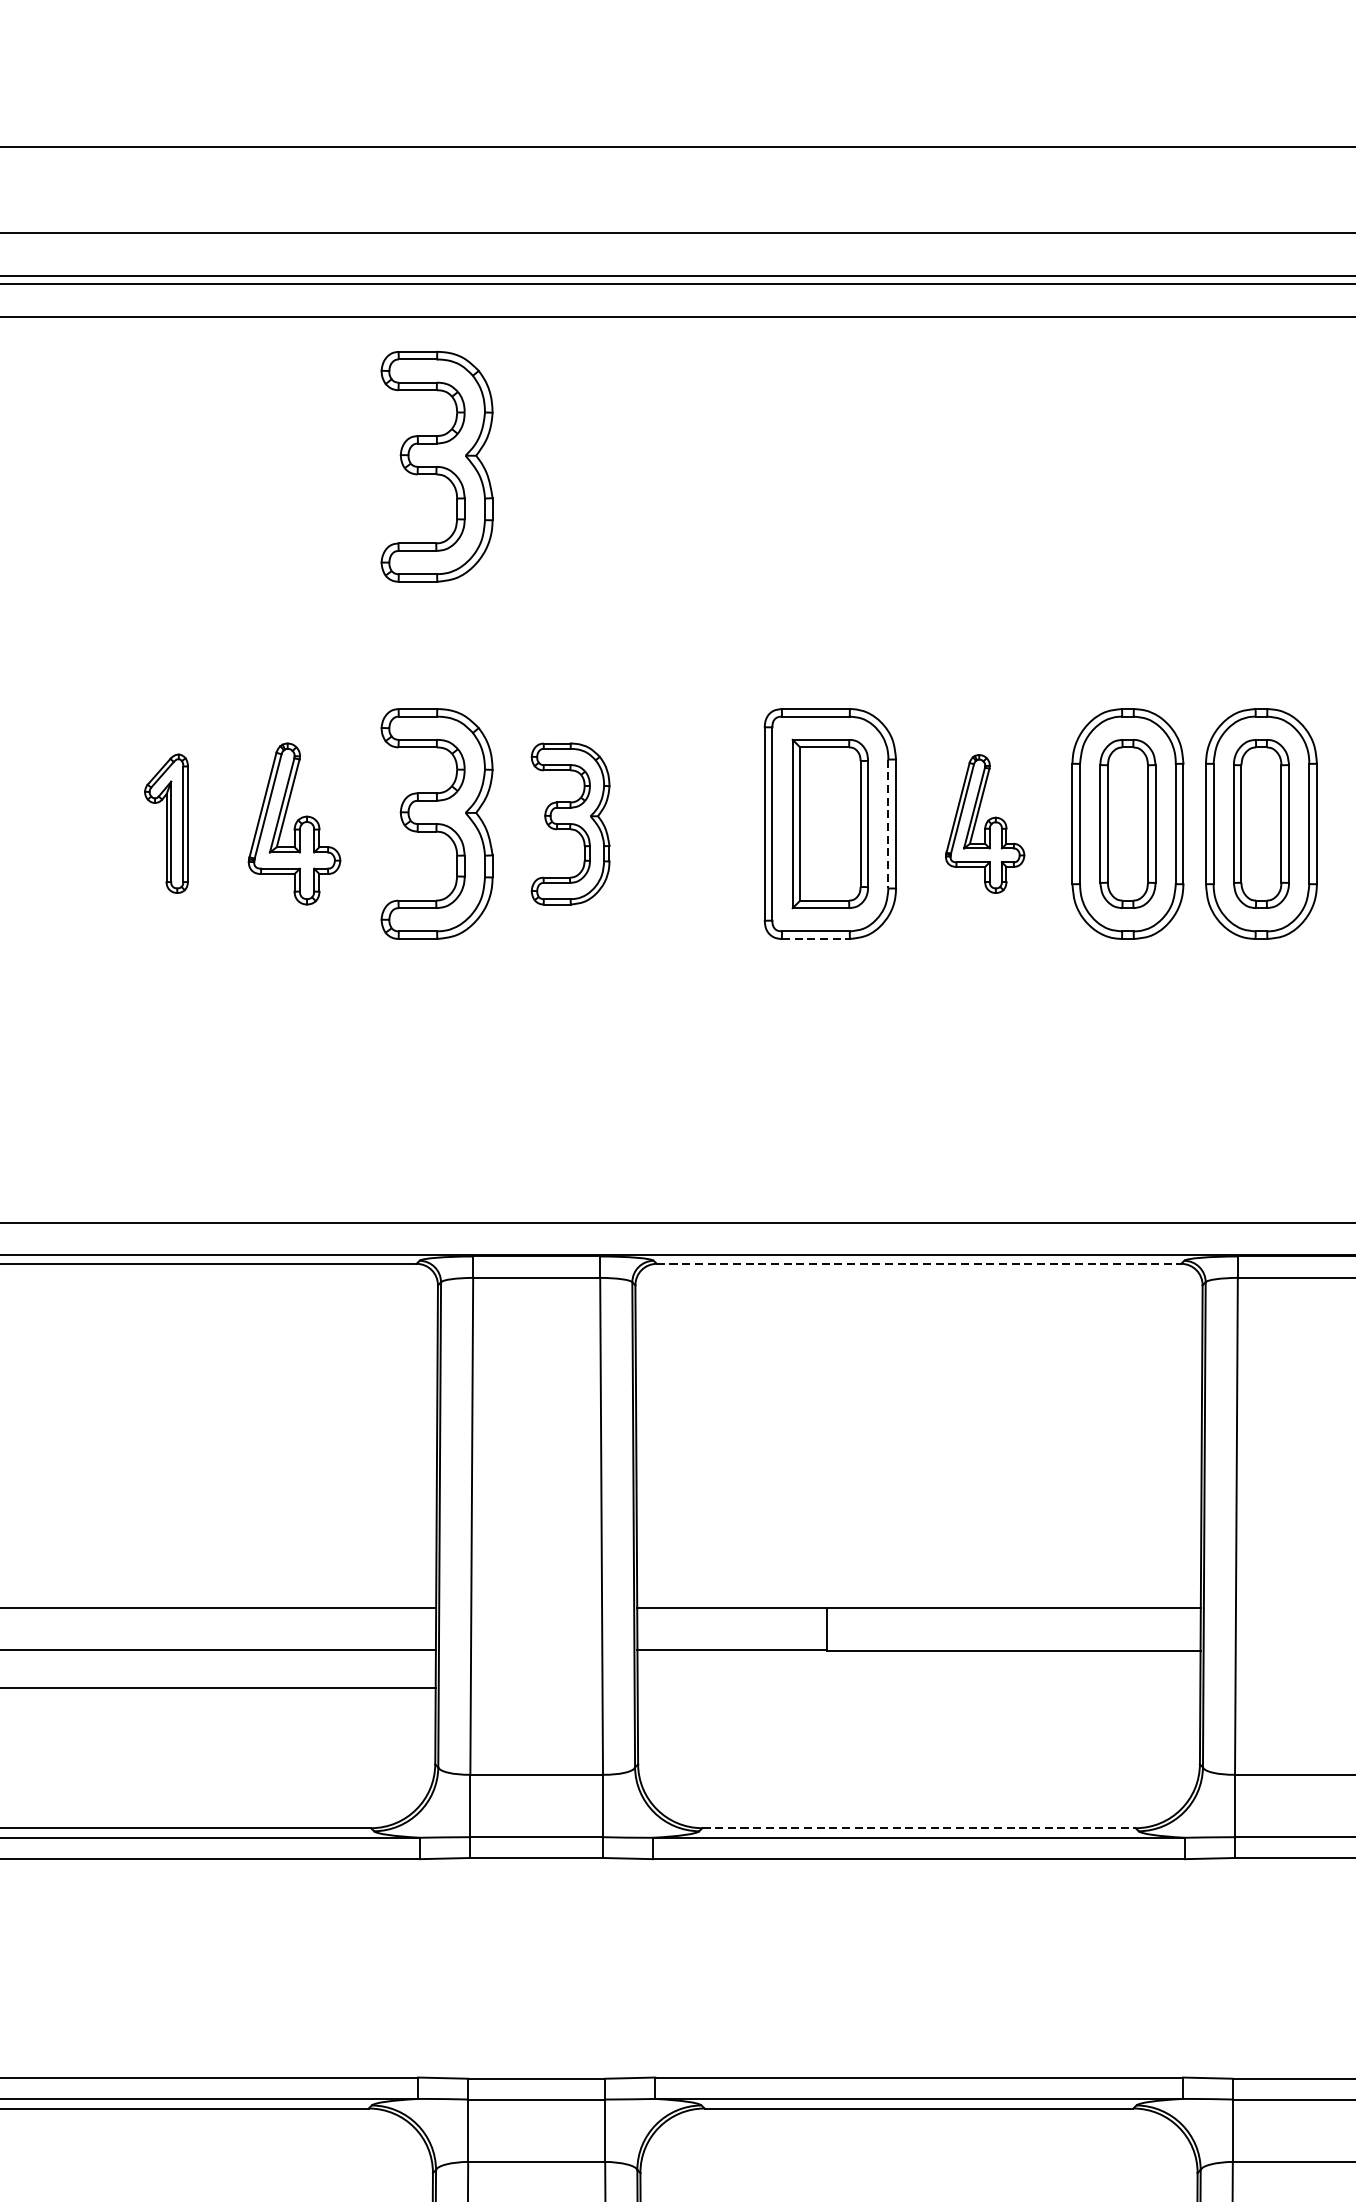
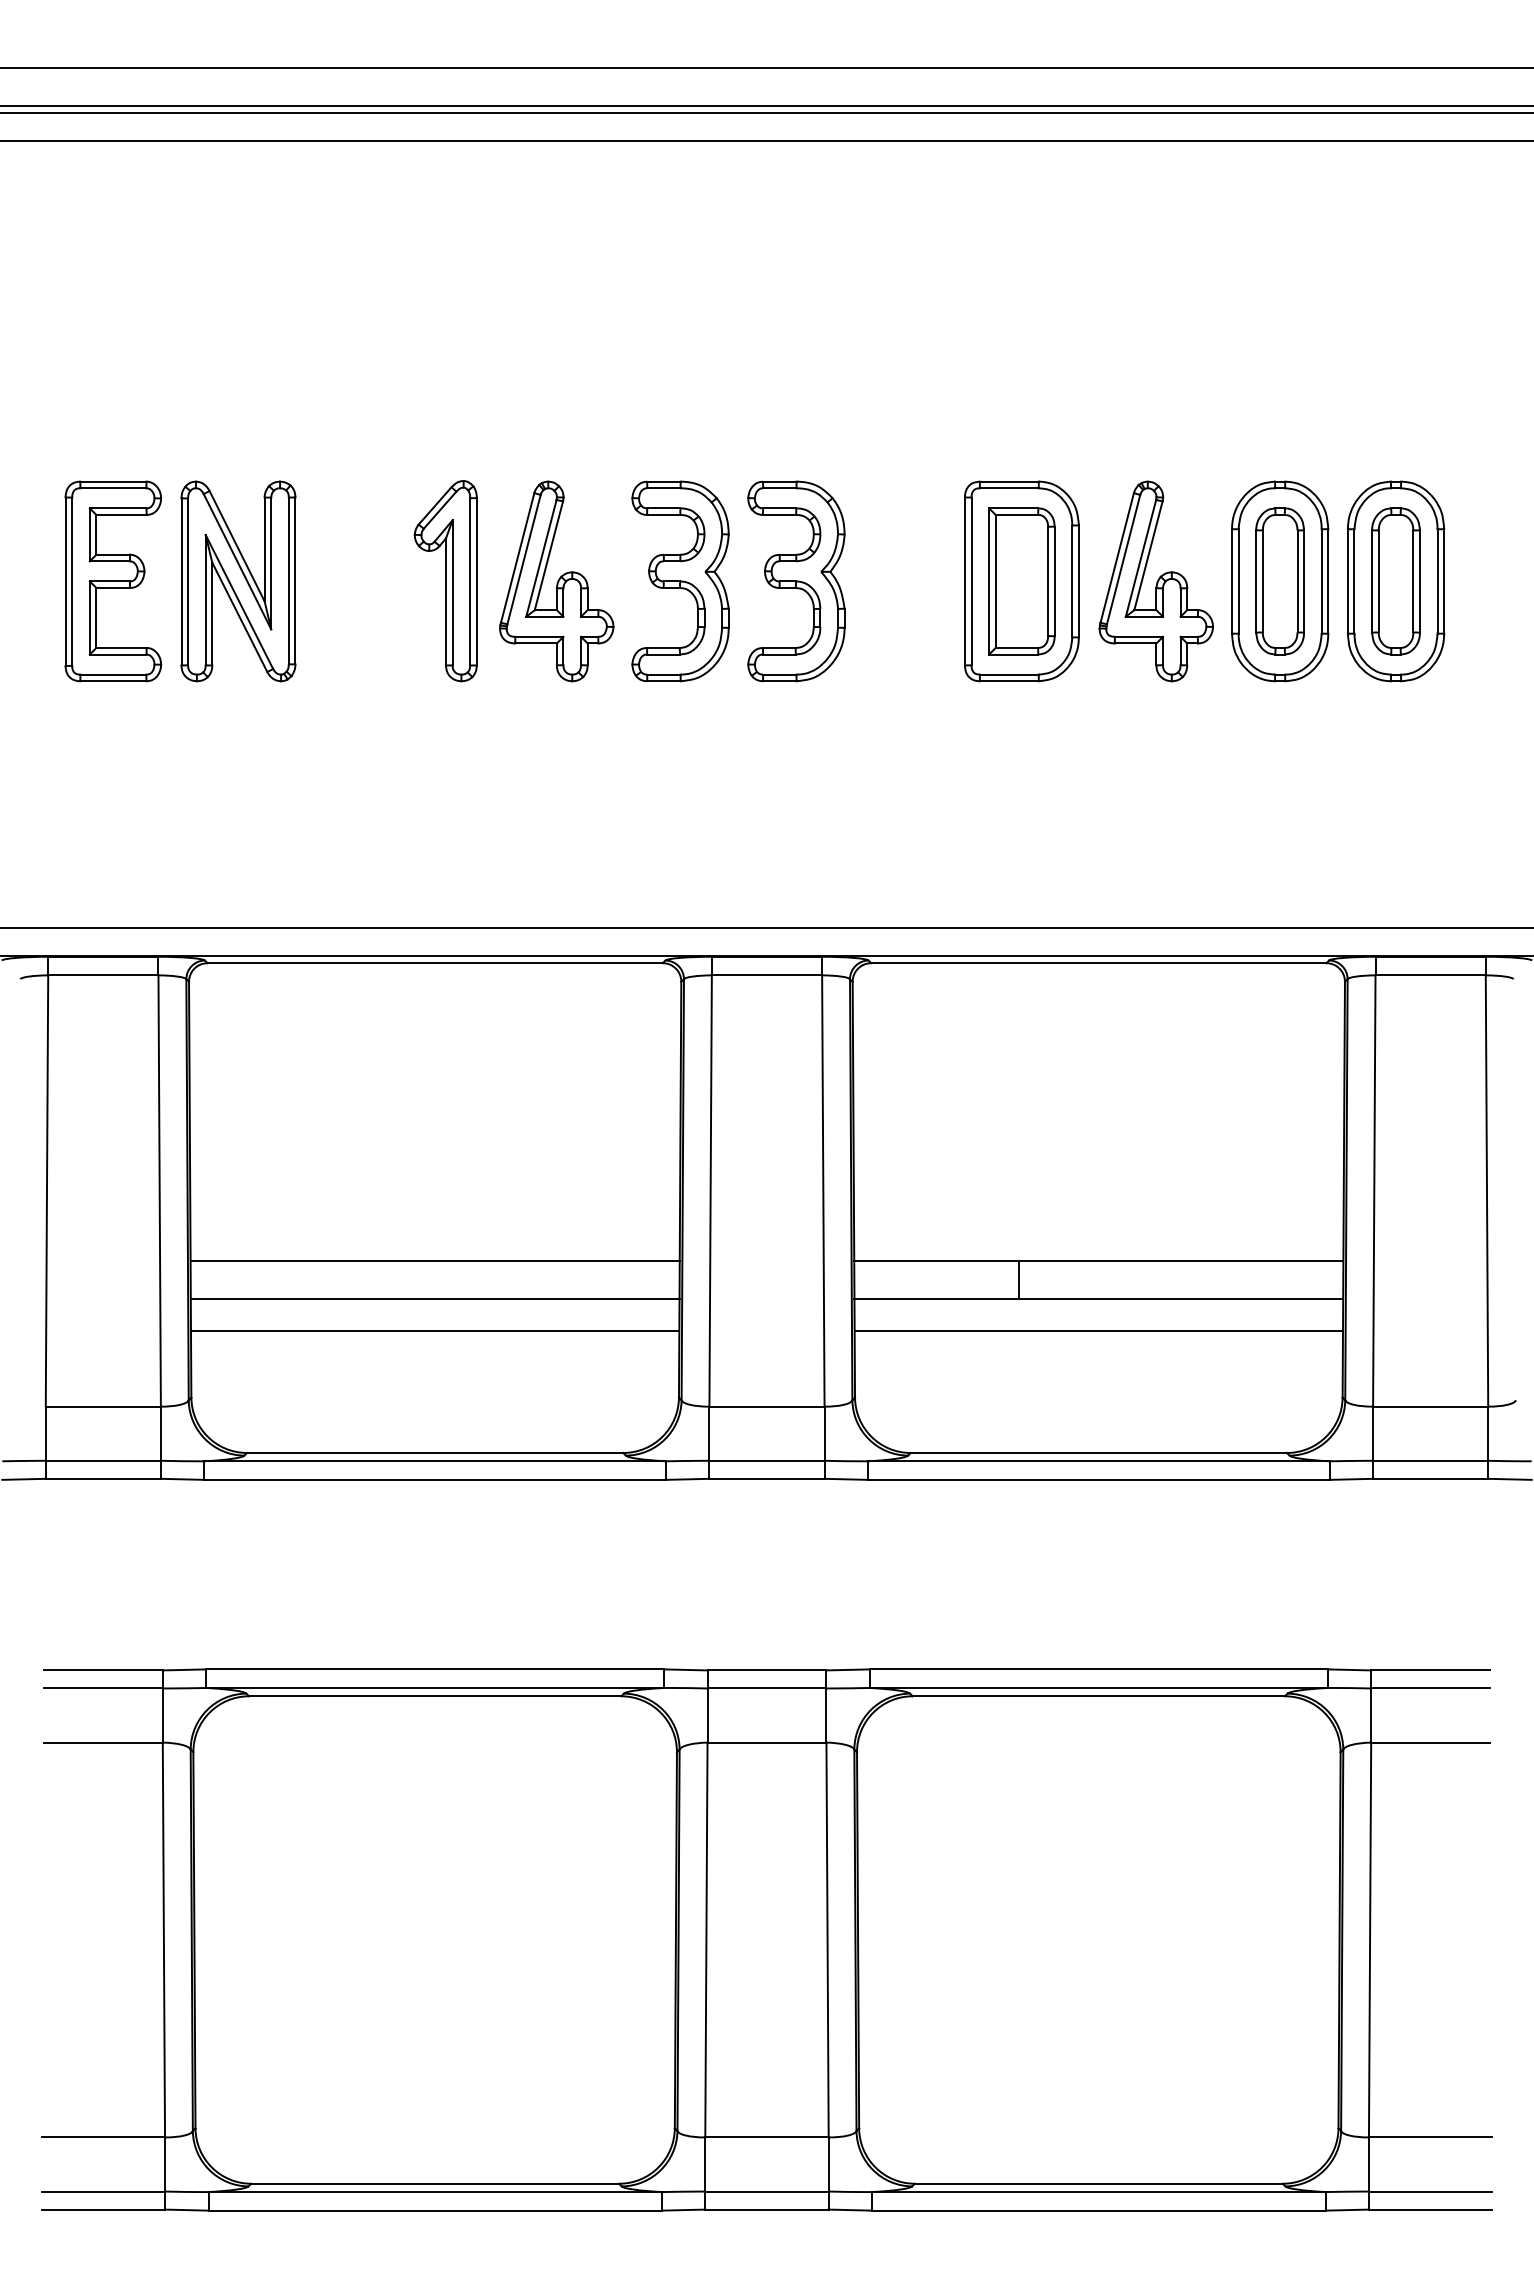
part: (437, 466) -> (680, 271), removed
part: (166, 824) -> (445, 581), size x1.67
part: (294, 824) -> (556, 581), size x1.43
part: (570, 824) -> (796, 581), size x1.43
line: (888, 824) -> (1072, 581), dashed -> solid
part: (984, 824) -> (1155, 581), size x1.67
line: (816, 939) -> (1009, 681), dashed -> solid
line: (918, 1264) -> (1098, 963), dashed -> solid
line: (918, 1688) -> (1098, 1331), added
line: (918, 1828) -> (1098, 1453), dashed -> solid

